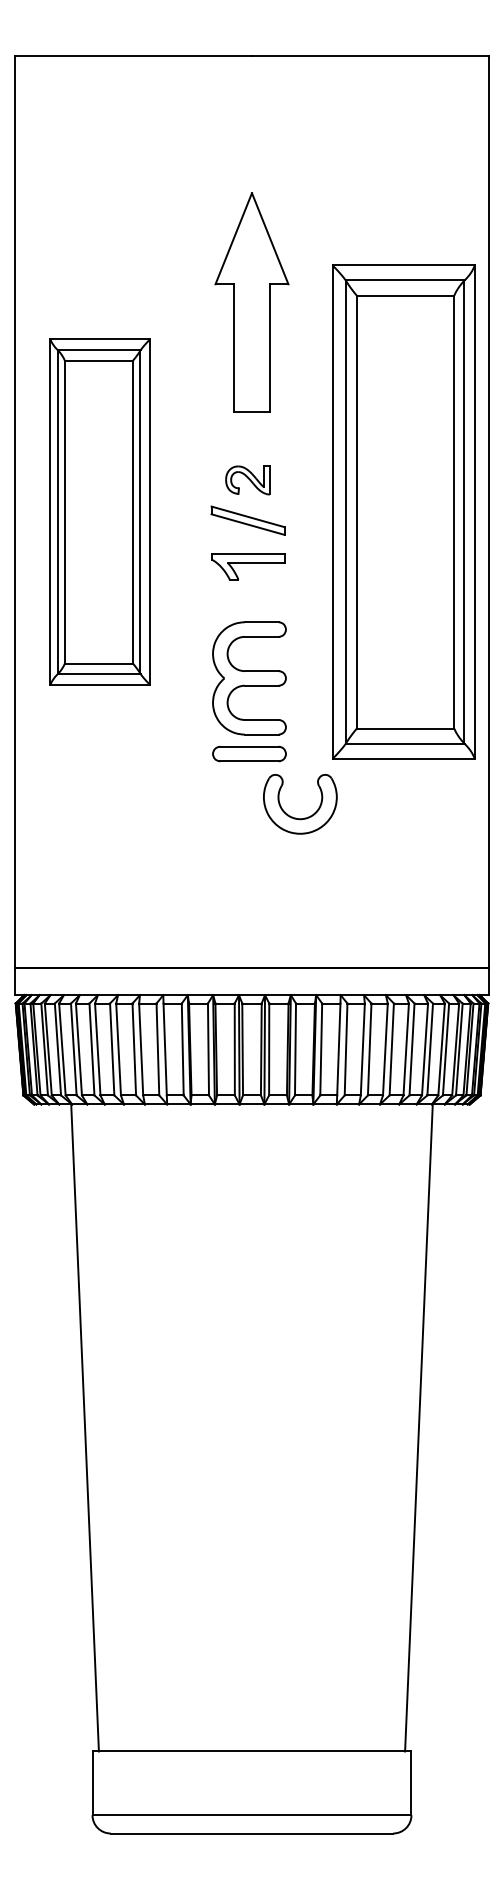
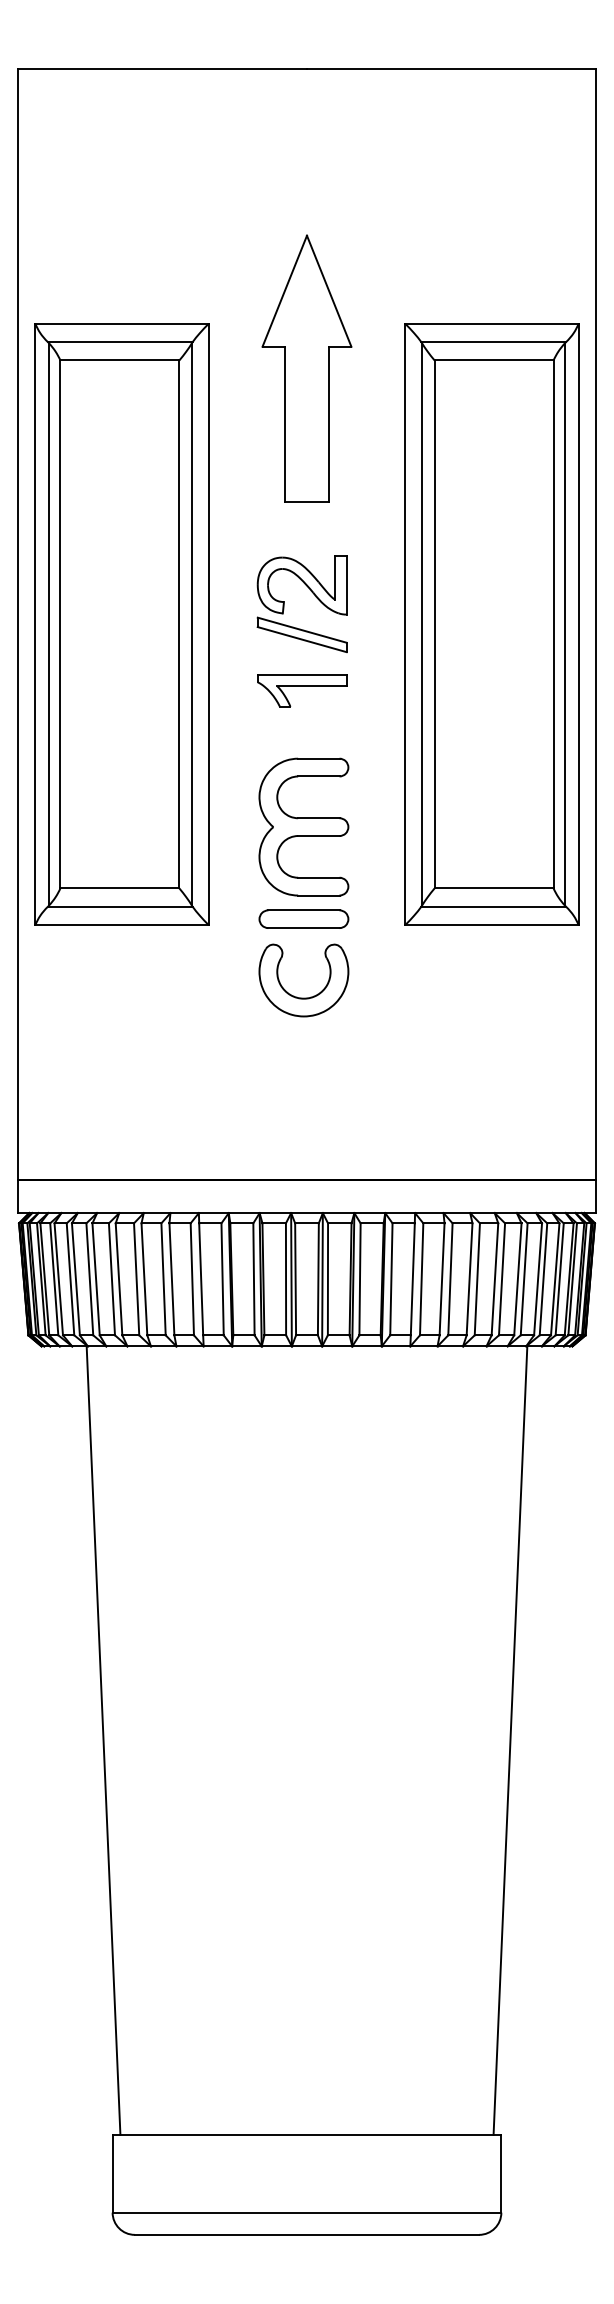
part: (247, 480) -> (301, 585), size x1.67
part: (99, 512) -> (121, 624), size x1.43
part: (299, 818) -> (303, 997), moved

